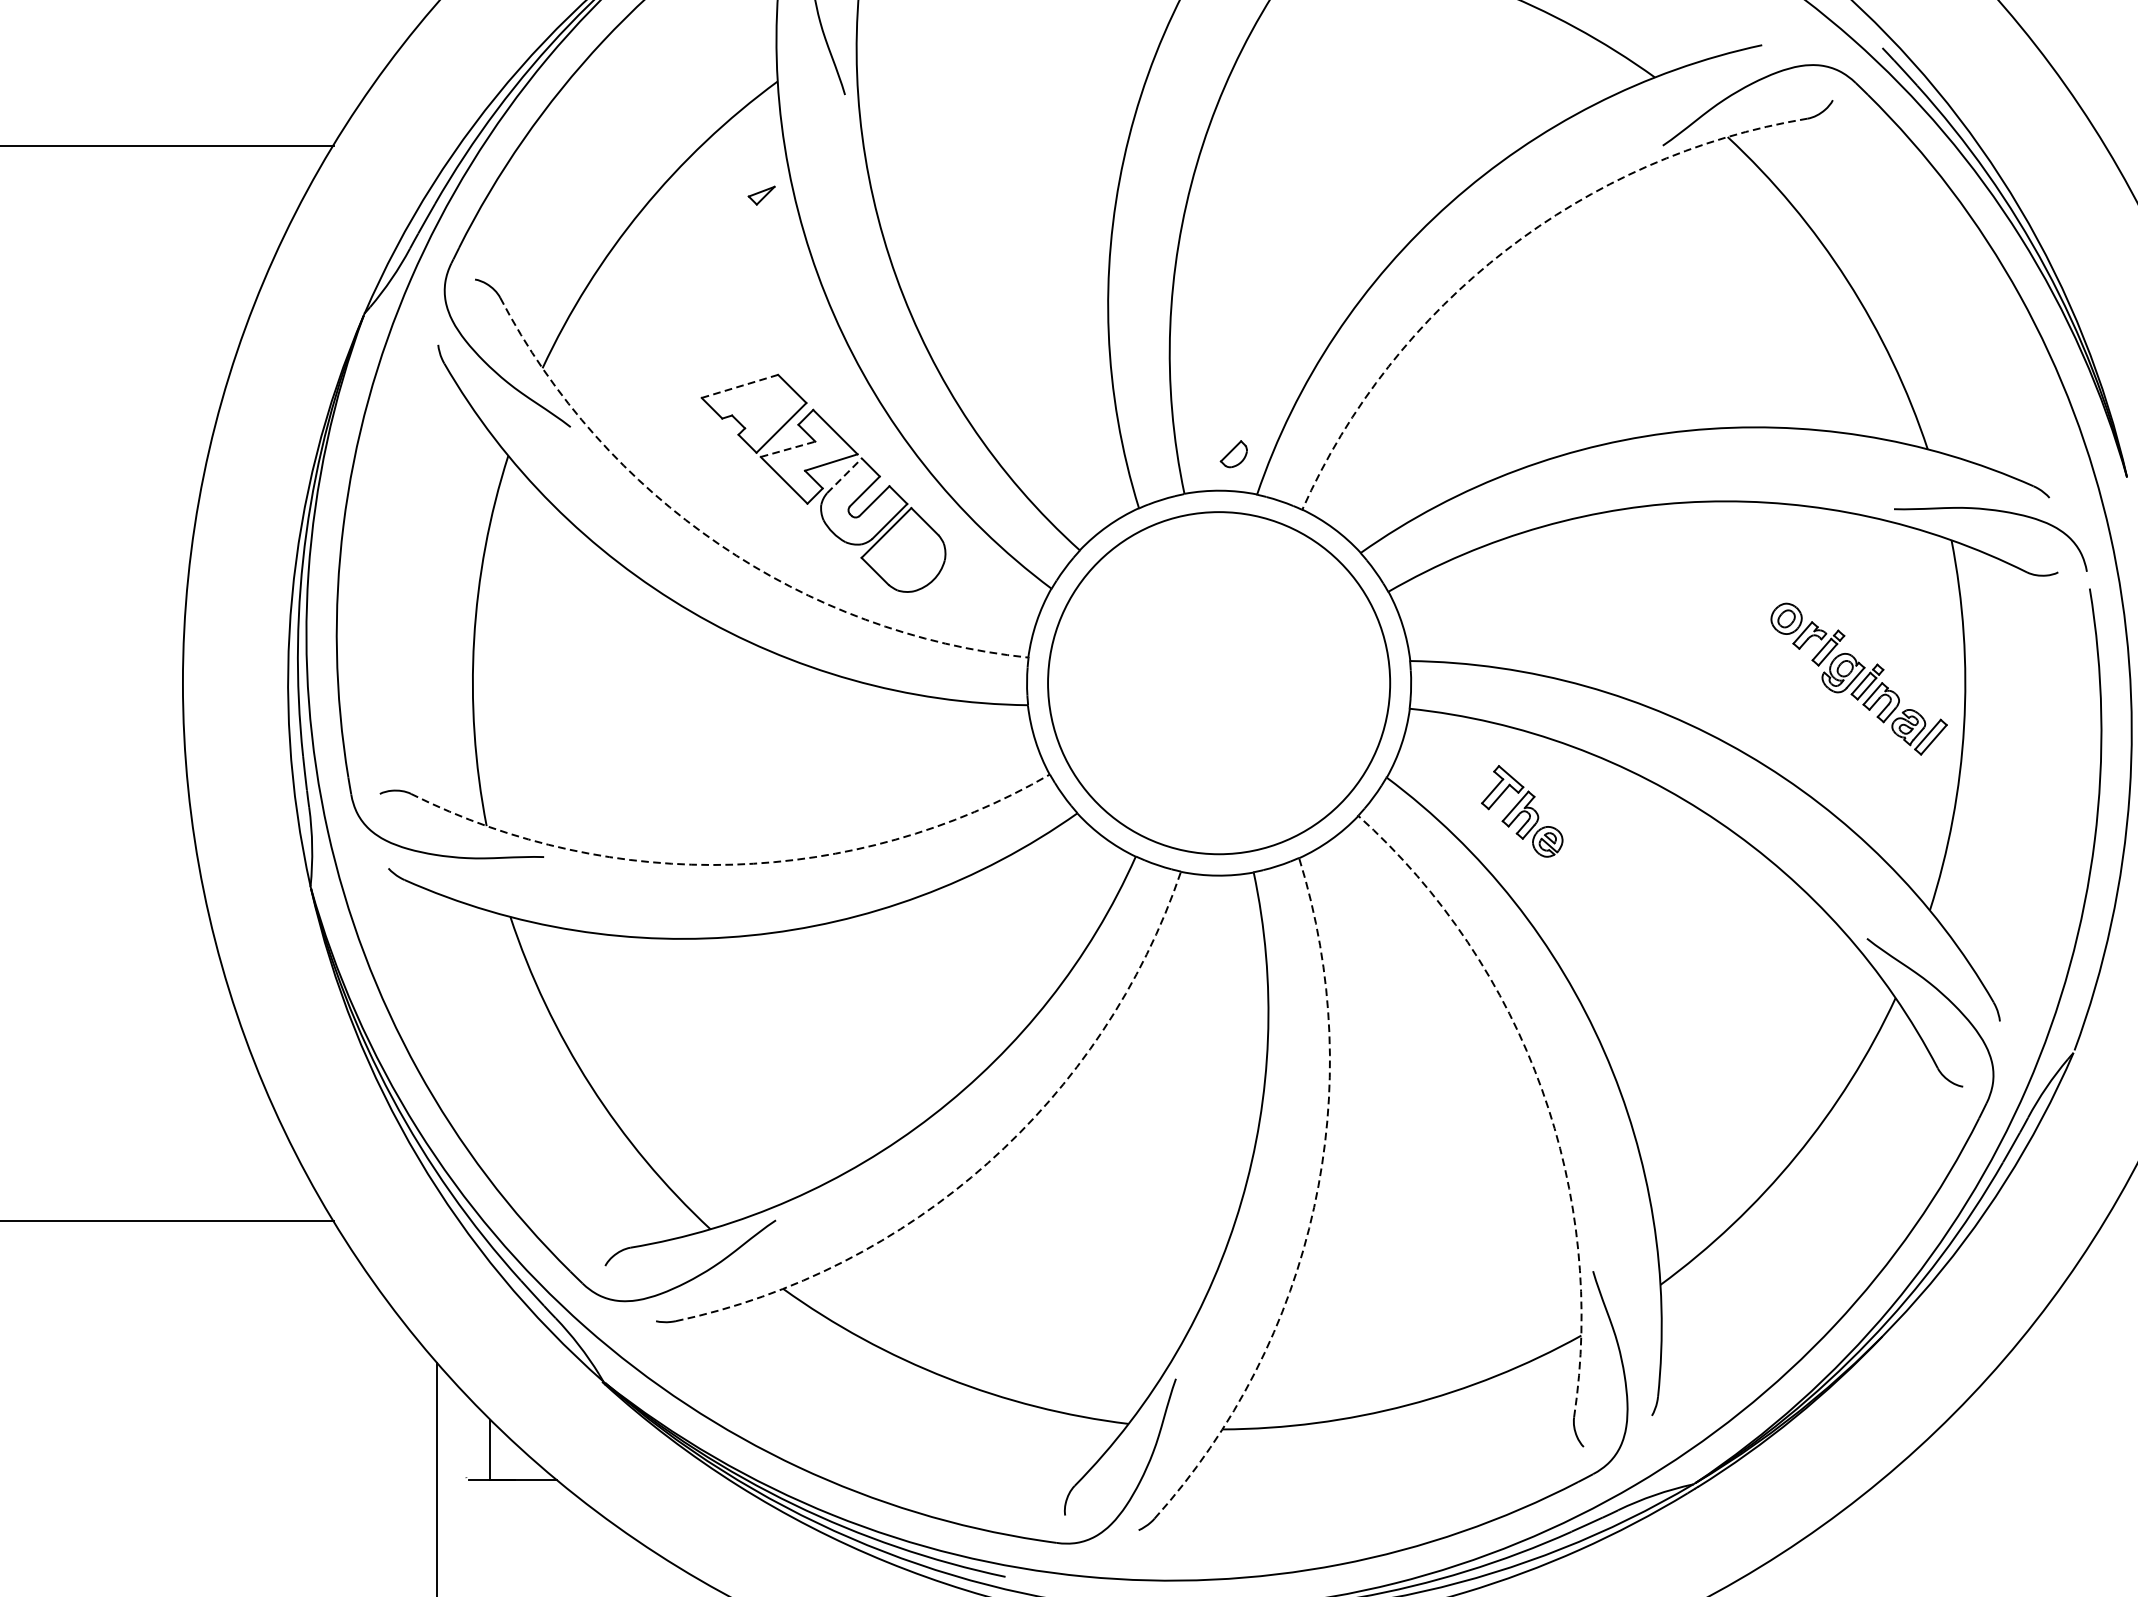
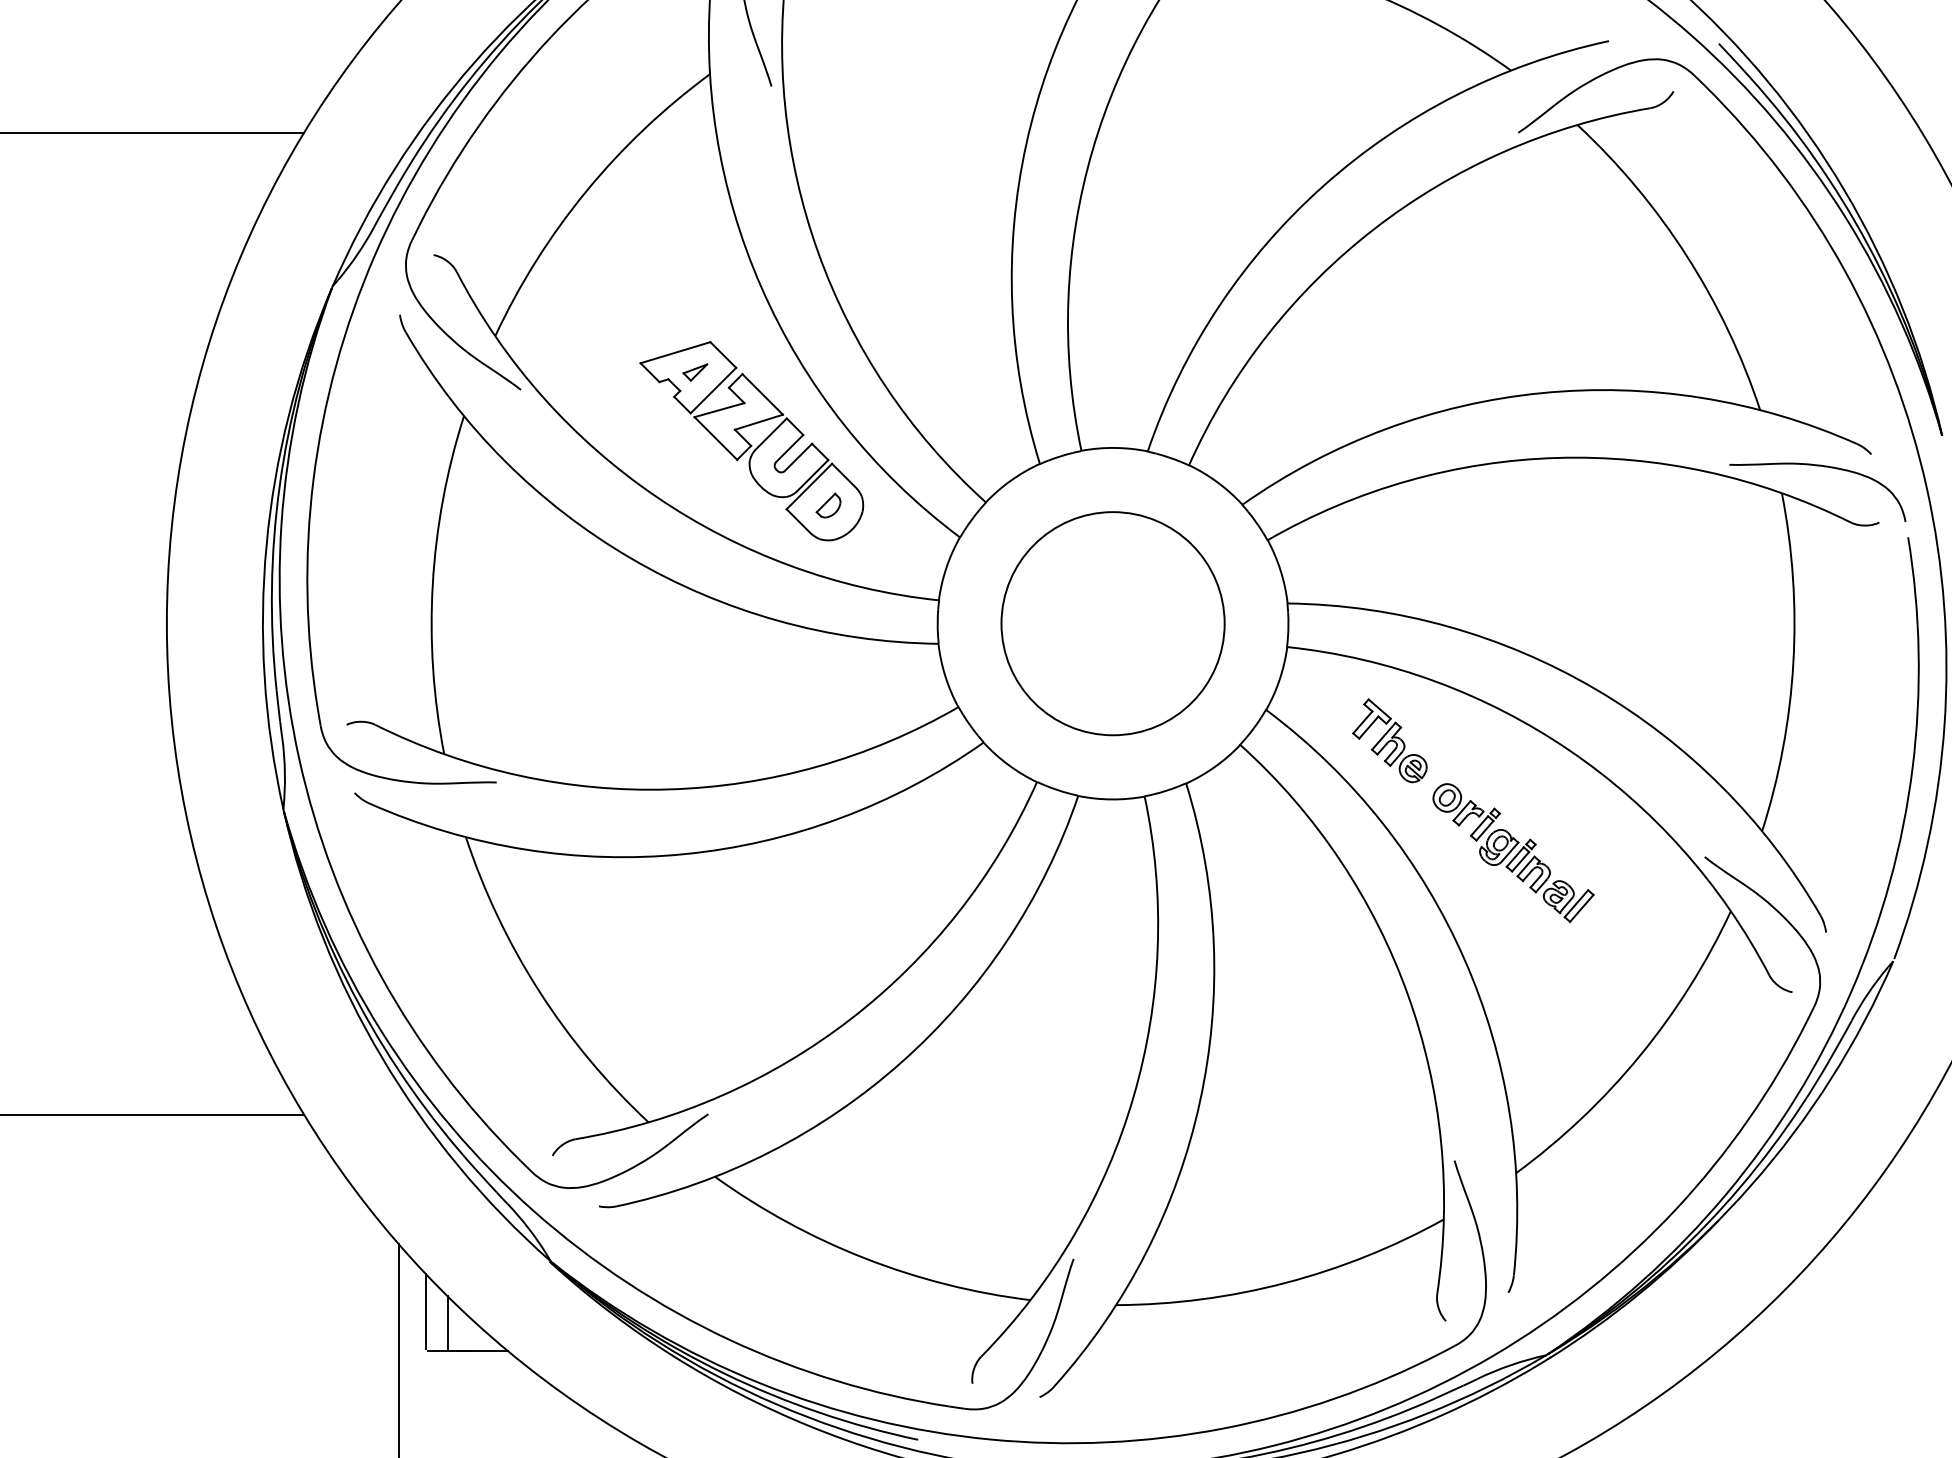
part: (761, 195) -> (695, 372), moved
arc: (1505, 250) -> (1374, 228), dashed -> solid
line: (739, 386) -> (675, 352), dashed -> solid
line: (788, 449) -> (719, 410), dashed -> solid
part: (1233, 454) -> (828, 505), moved
line: (845, 474) -> (771, 433), dashed -> solid
arc: (719, 543) -> (656, 496), dashed -> solid
part: (1859, 678) -> (1513, 852), moved
circle: (1218, 682) -> (1112, 623), size x0.71
arc: (733, 864) -> (669, 789), dashed -> solid
arc: (1541, 1089) -> (1407, 994), dashed -> solid
arc: (987, 1163) -> (901, 1062), dashed -> solid
arc: (1313, 1207) -> (1199, 1102), dashed -> solid
line: (466, 1435) -> (425, 1310), added

